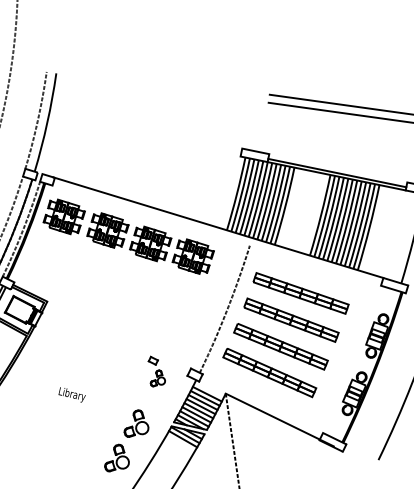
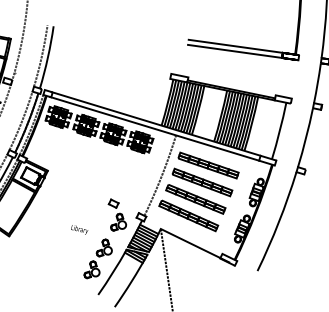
line: (215, 234) -> (154, 128), added
part: (155, 370) -> (116, 214), size x1.67
text: (71, 394) -> (79, 229), moved

